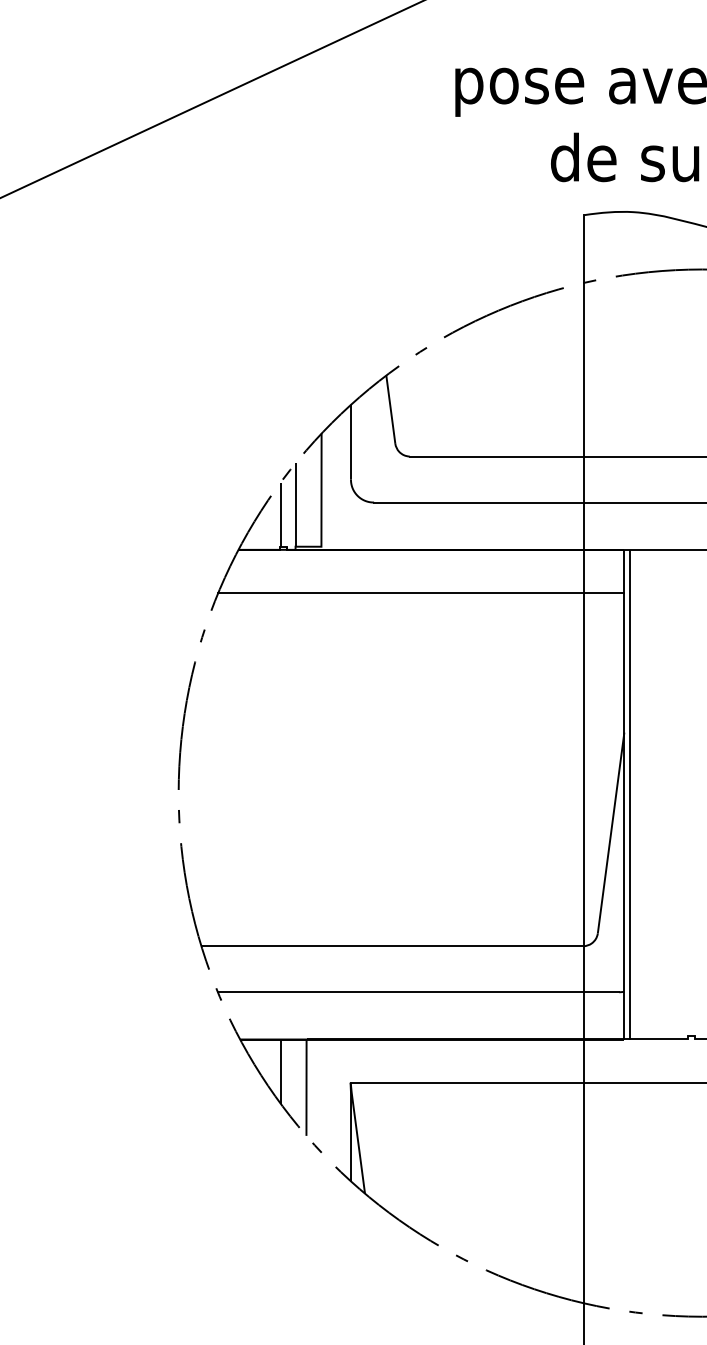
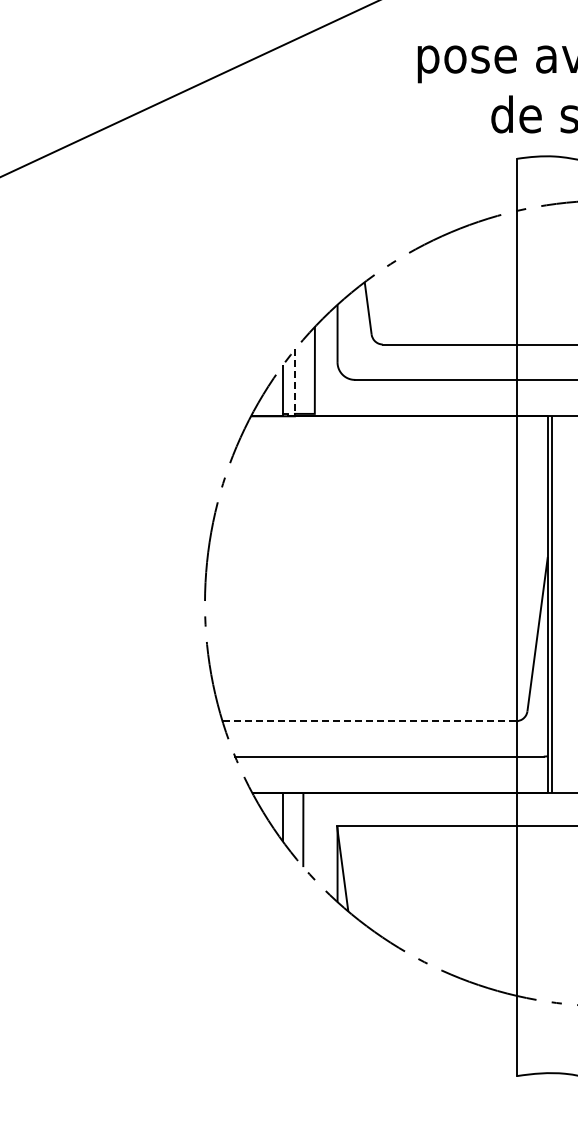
line: (296, 505) -> (295, 382), solid -> dashed
line: (421, 593) -> (391, 449), removed
line: (392, 946) -> (369, 721), solid -> dashed

